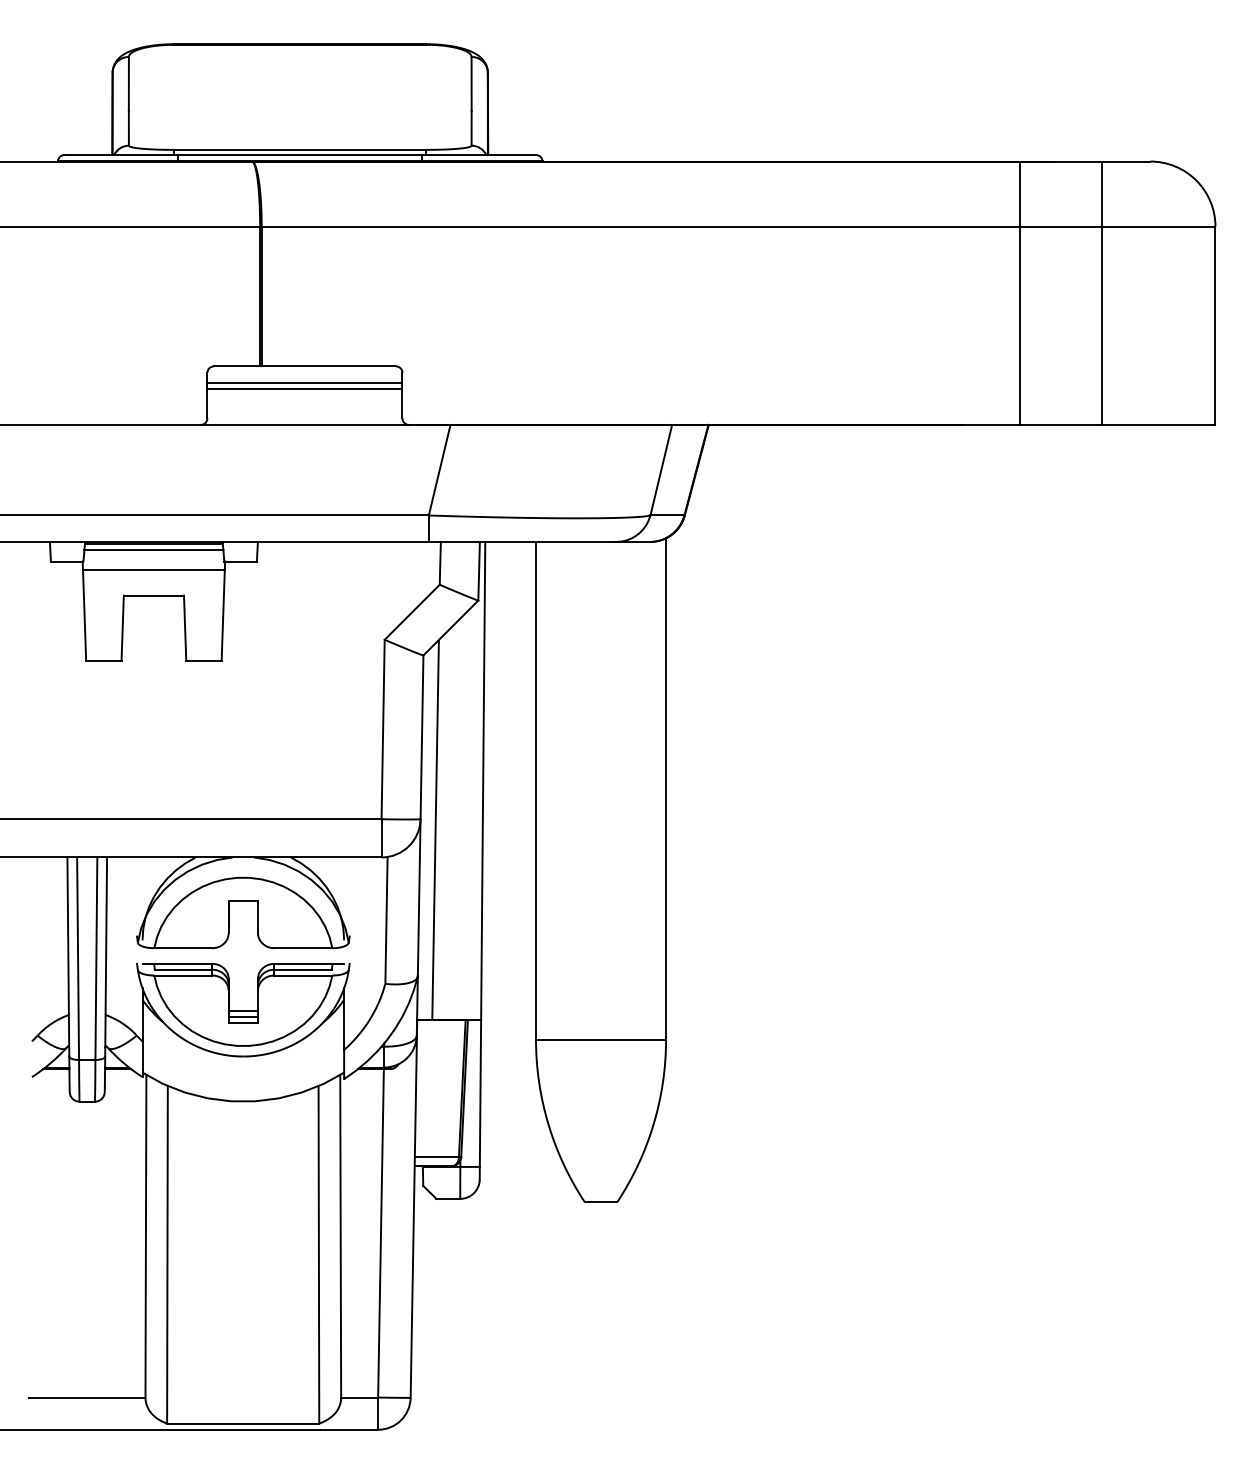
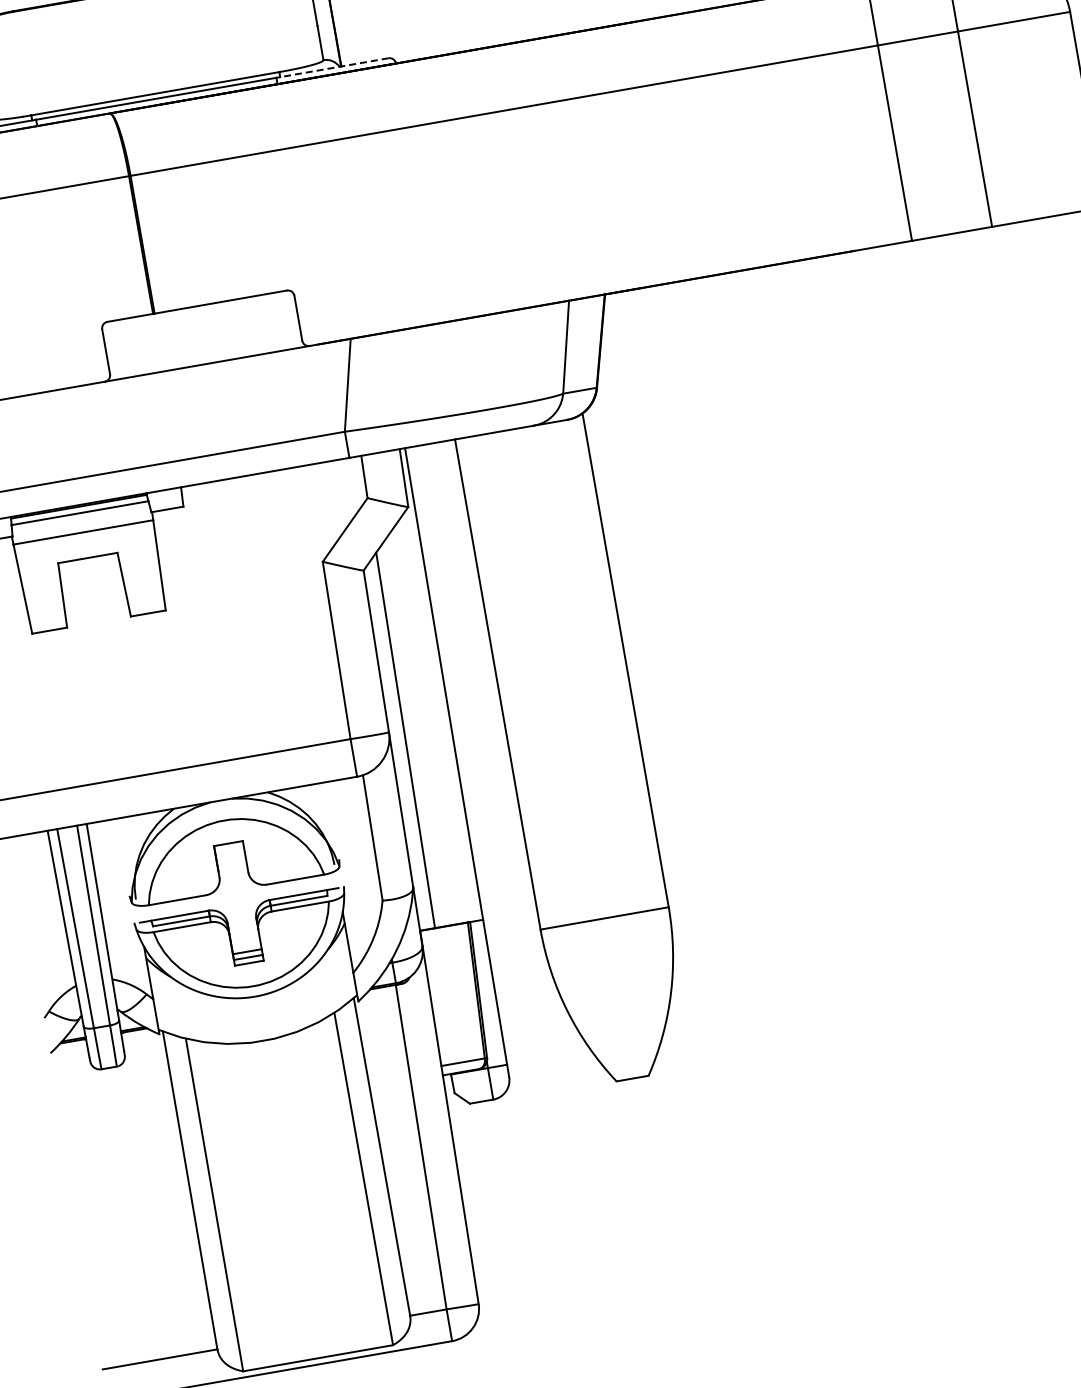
line: (479, 155) -> (332, 68), solid -> dashed
line: (304, 383) -> (199, 323), removed
line: (304, 389) -> (200, 329), removed

